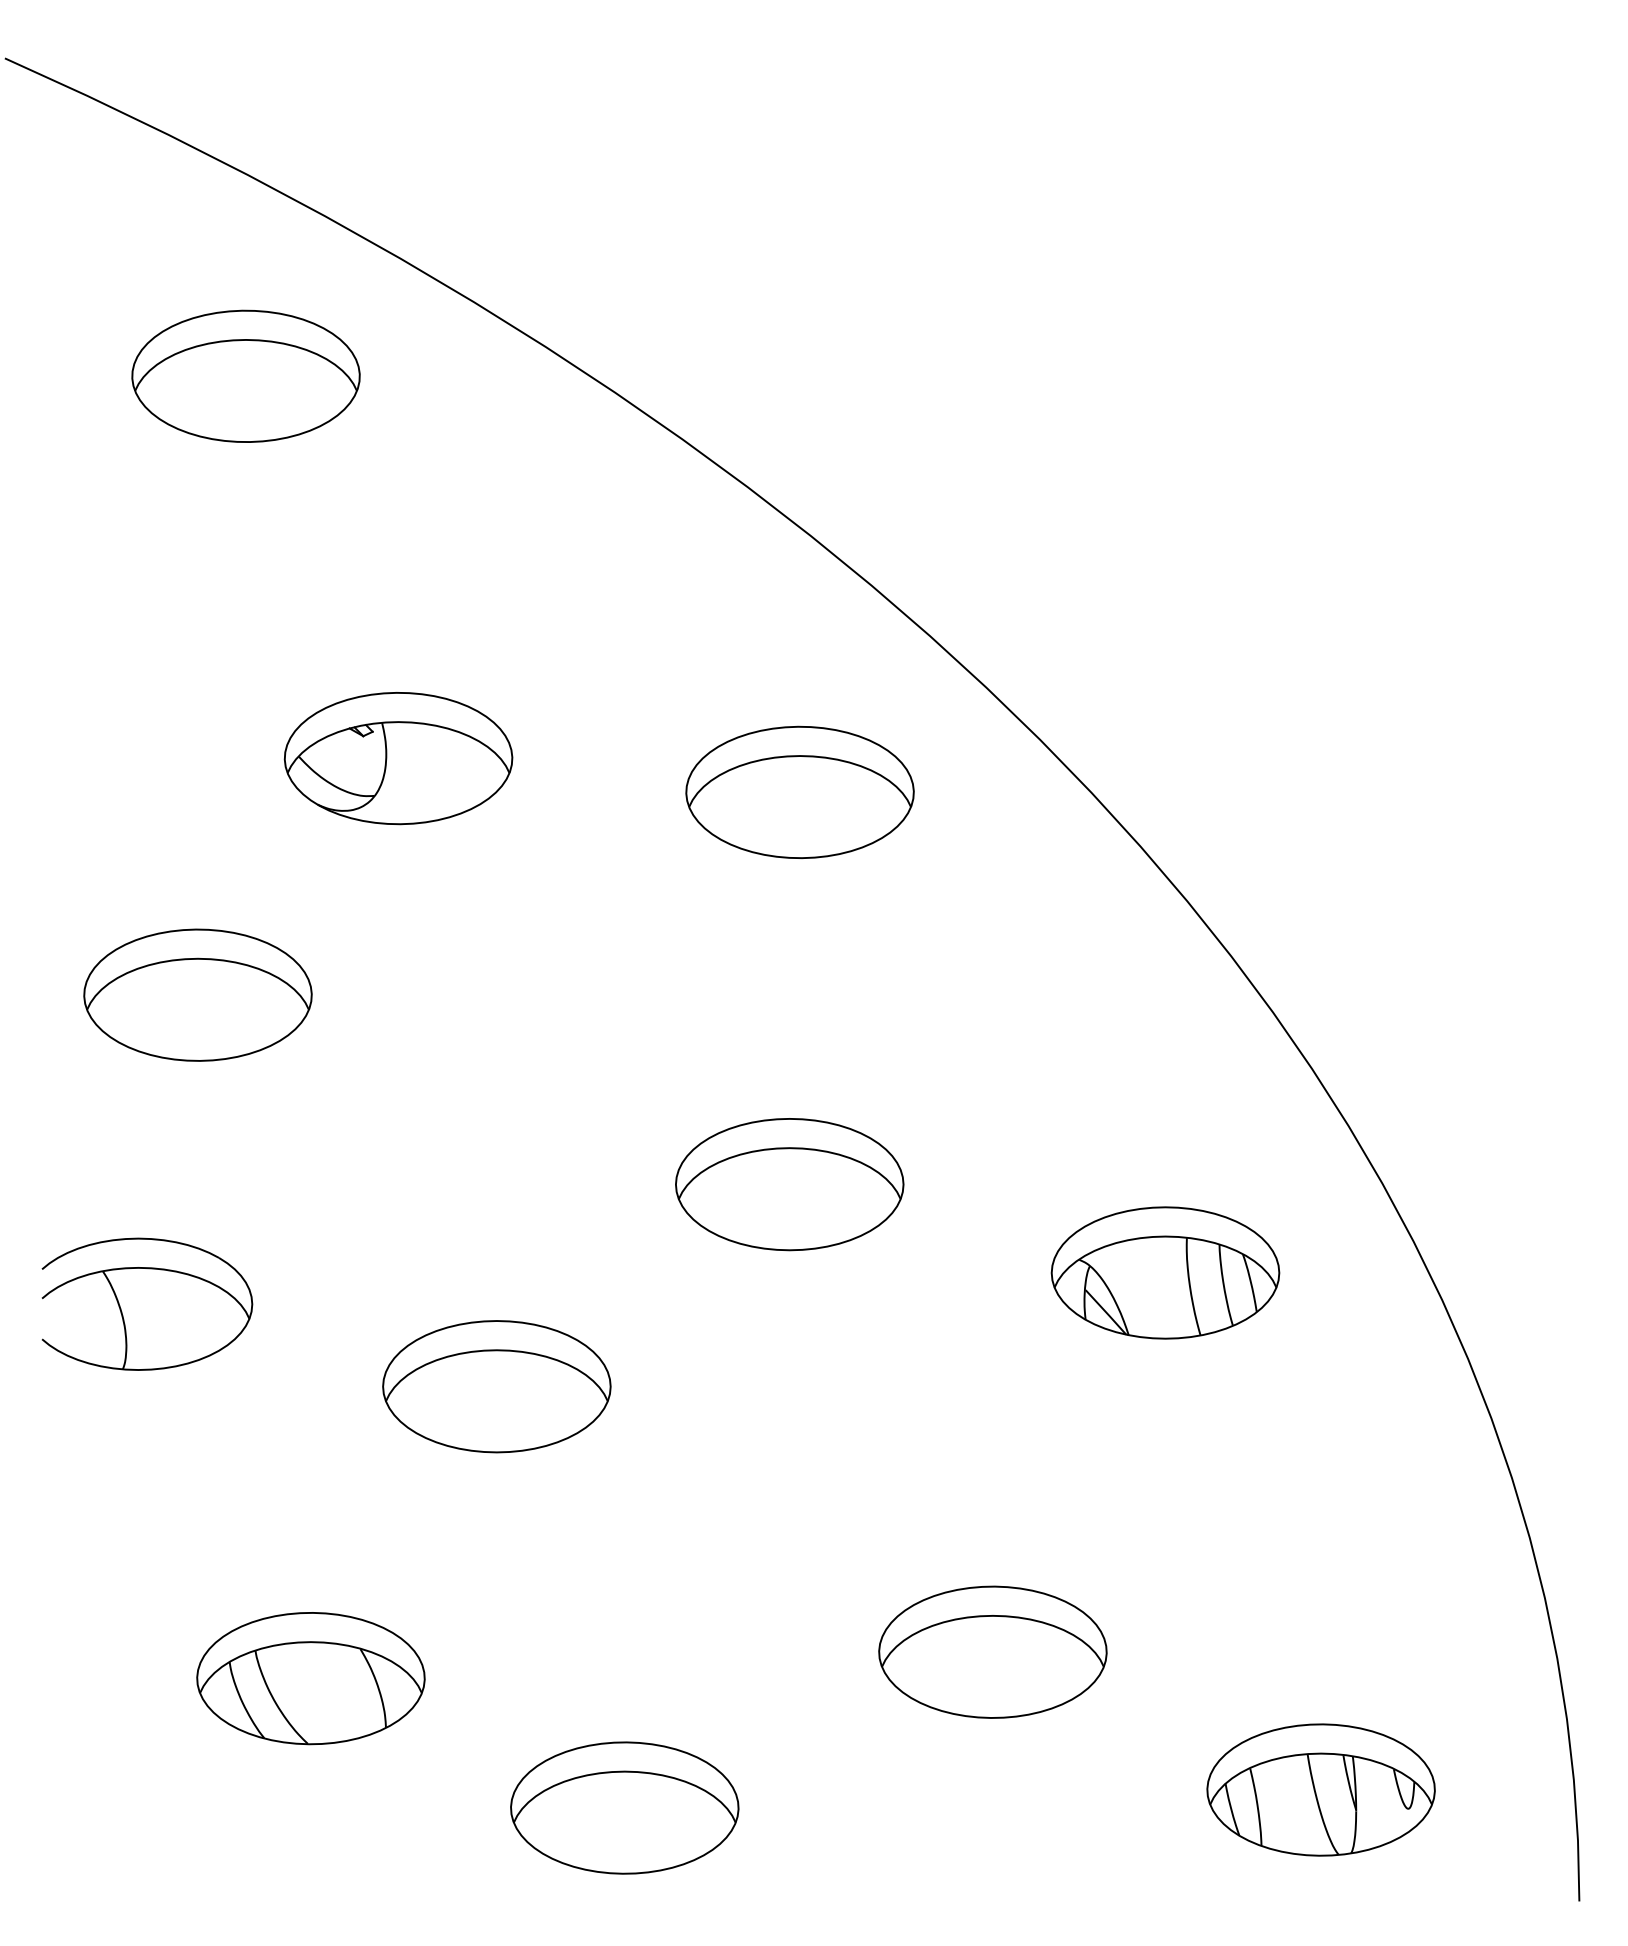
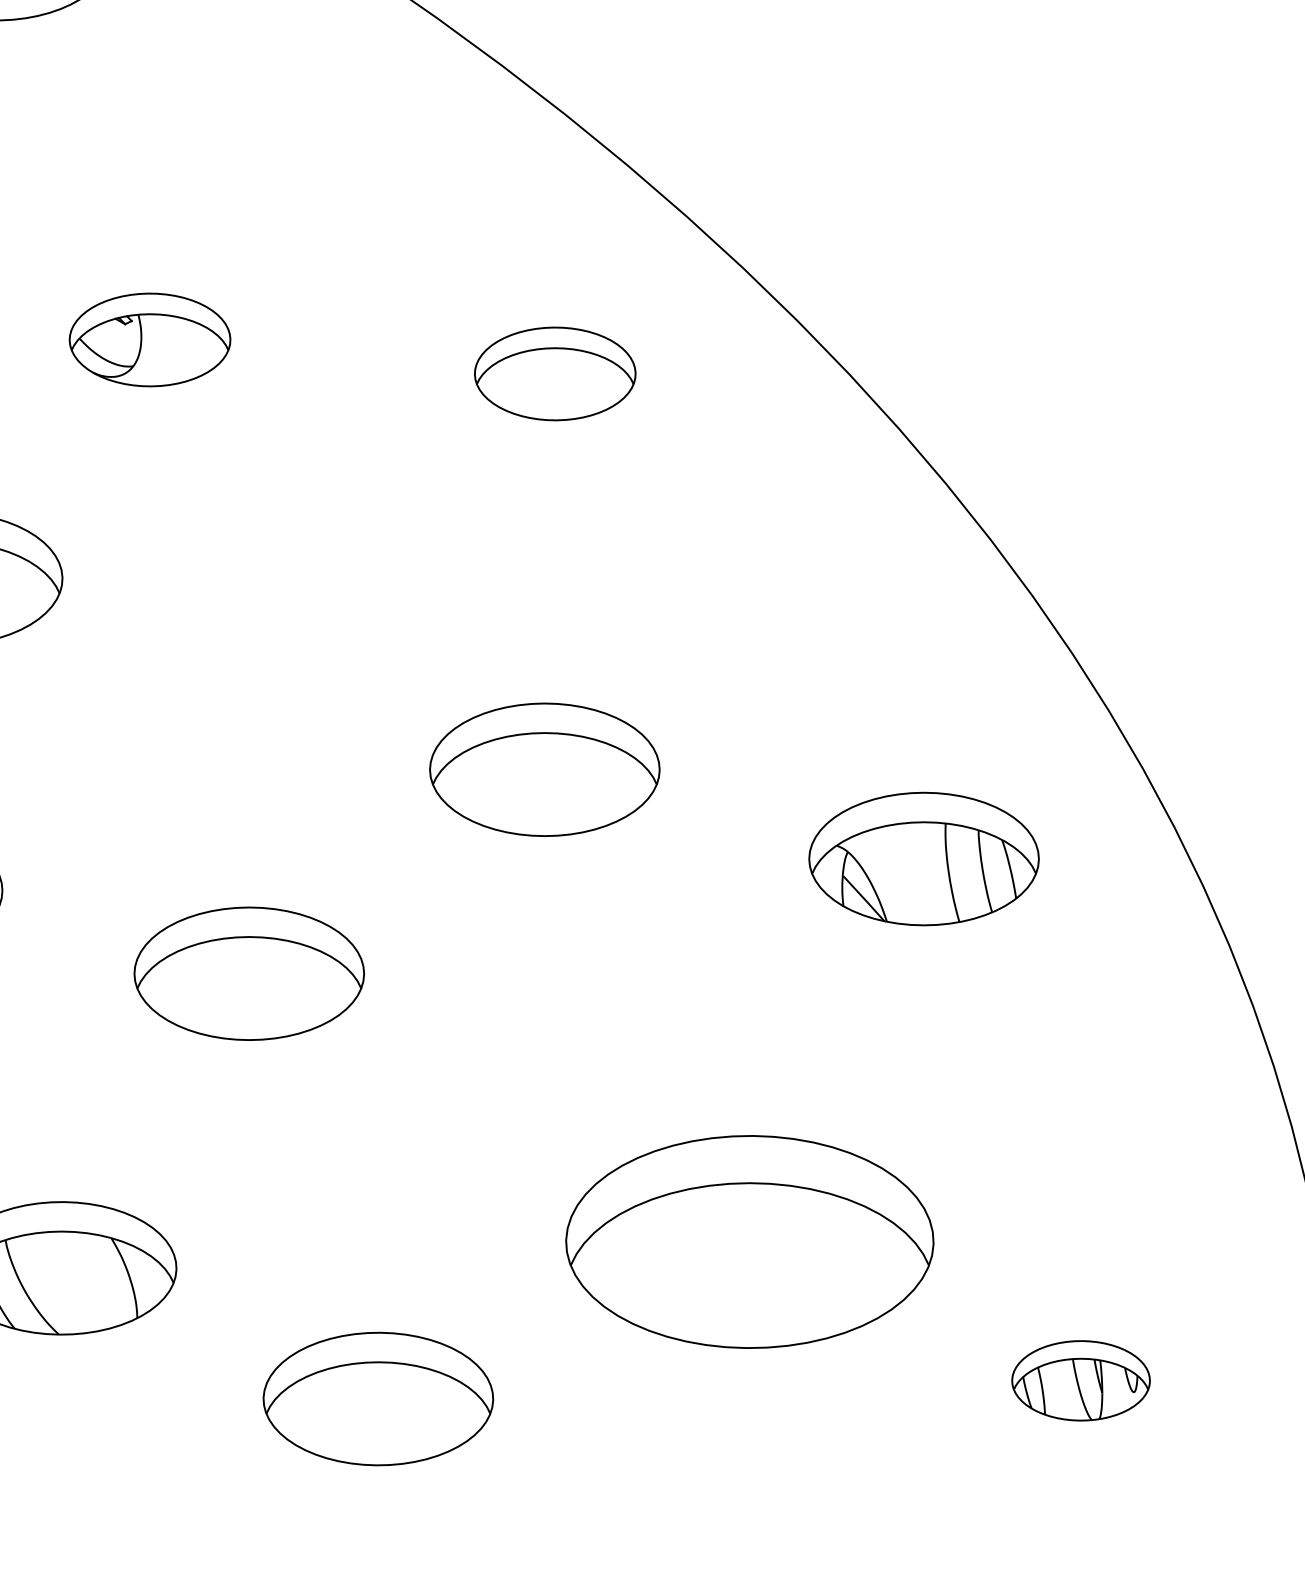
part: (398, 758) -> (150, 339), size x0.7
part: (799, 791) -> (554, 373), size x0.7
part: (992, 1651) -> (749, 1241), size x1.6
part: (1320, 1789) -> (1080, 1380), size x0.6

